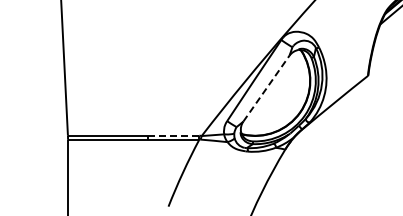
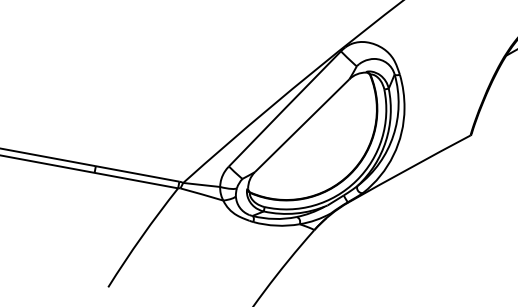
line: (266, 88) -> (302, 125), dashed -> solid
line: (173, 135) -> (137, 173), dashed -> solid

